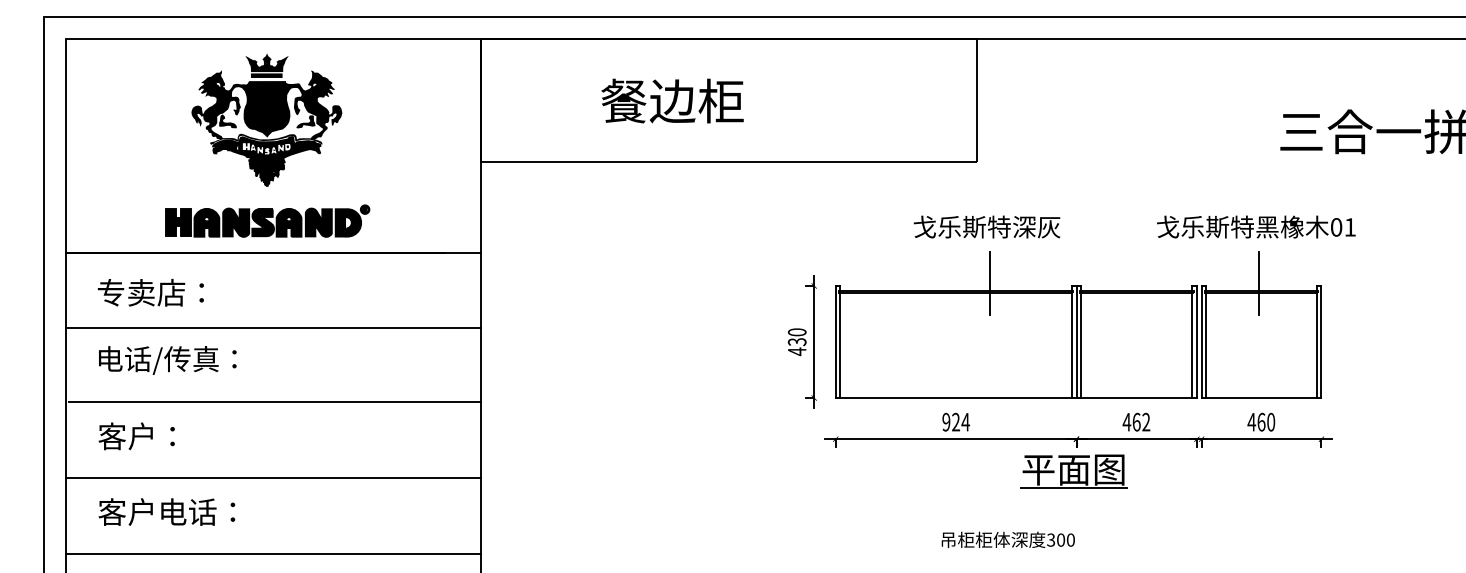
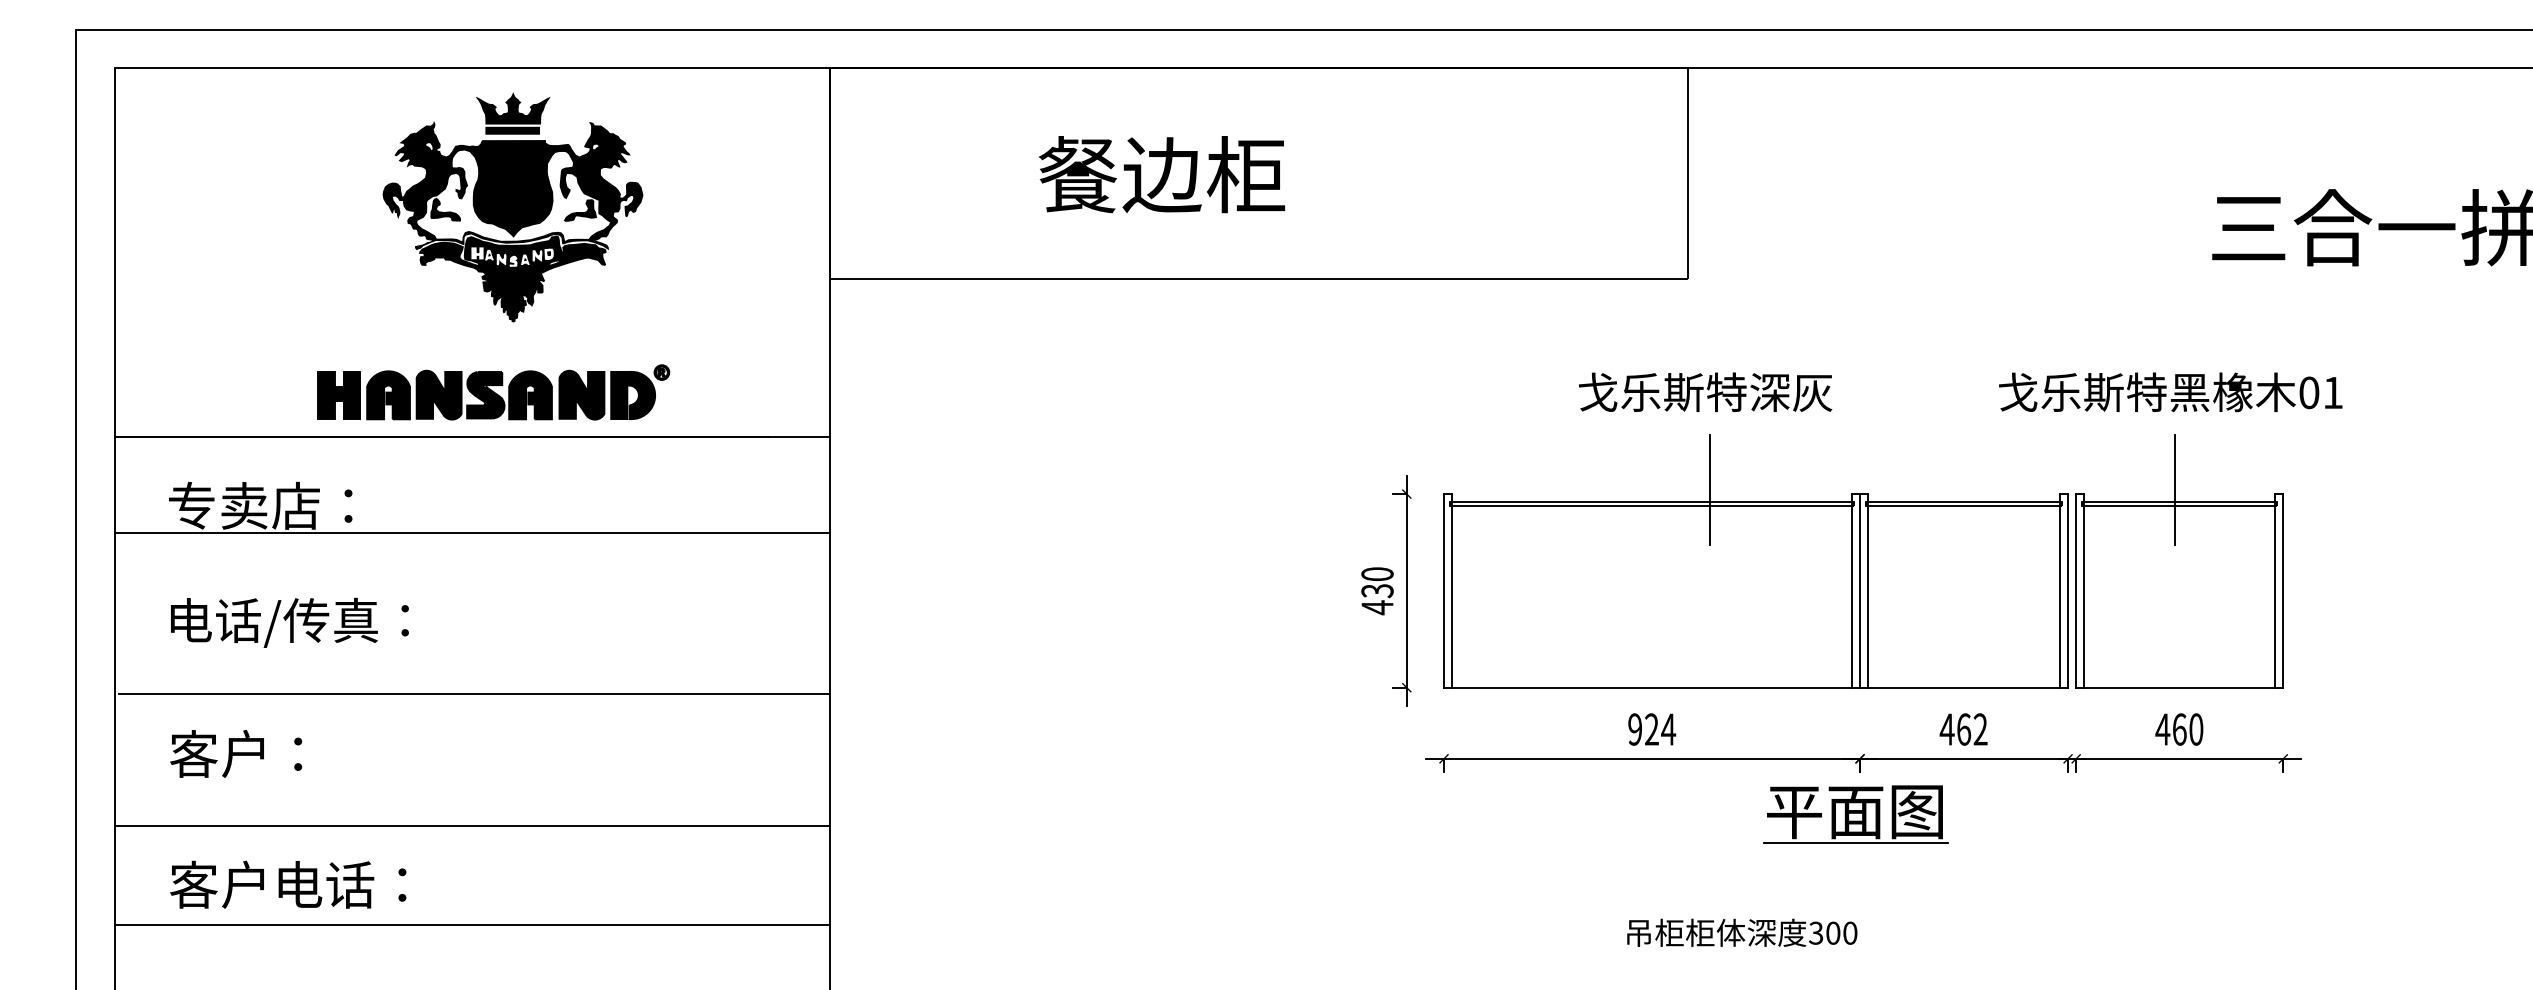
part: (266, 119) -> (512, 206), moved
part: (267, 220) -> (493, 391), moved
line: (273, 327) -> (472, 533), moved
line: (273, 554) -> (472, 925), moved

